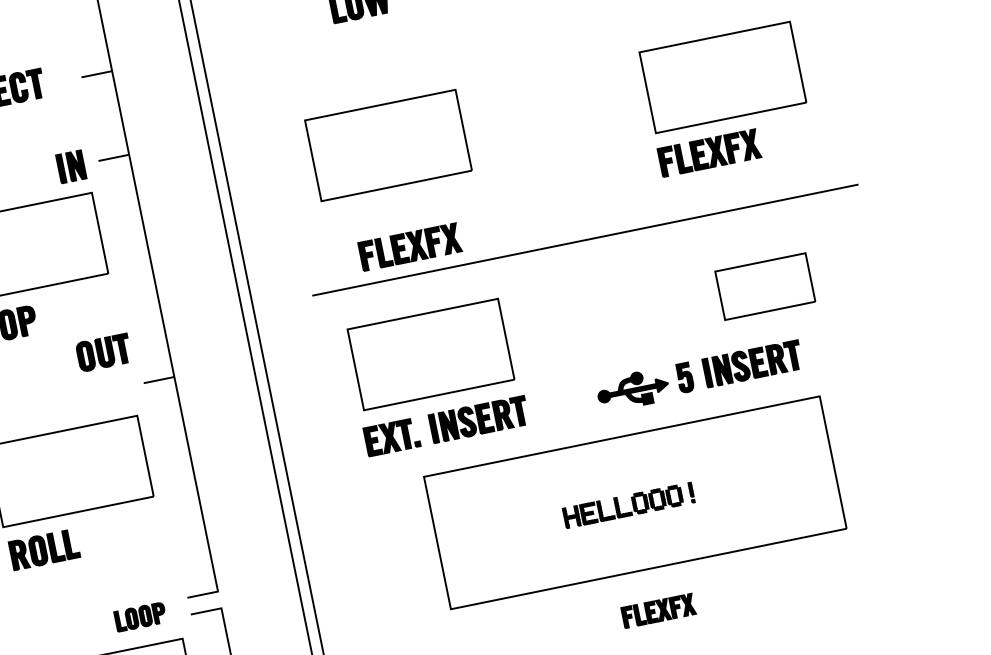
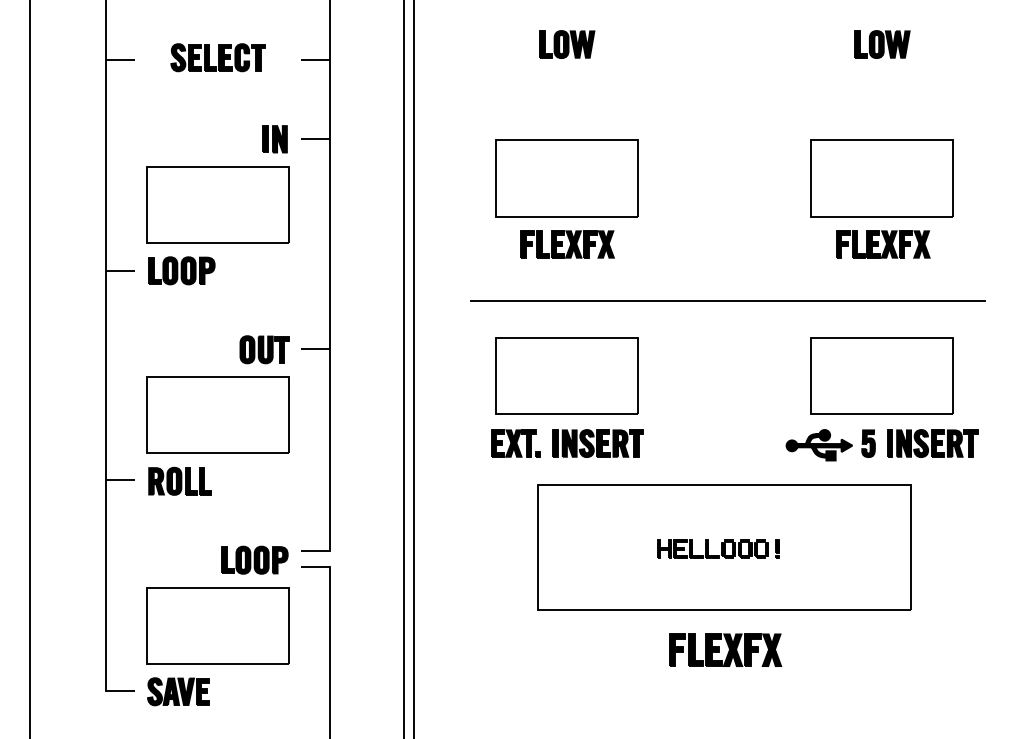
part: (709, 153) -> (883, 244), moved
part: (410, 247) -> (567, 244), moved
part: (764, 286) -> (881, 375), size x1.67
part: (103, 352) -> (264, 349), moved
part: (699, 376) -> (881, 445), moved
part: (658, 610) -> (725, 649), size x1.67
part: (139, 616) -> (254, 559), size x1.43

